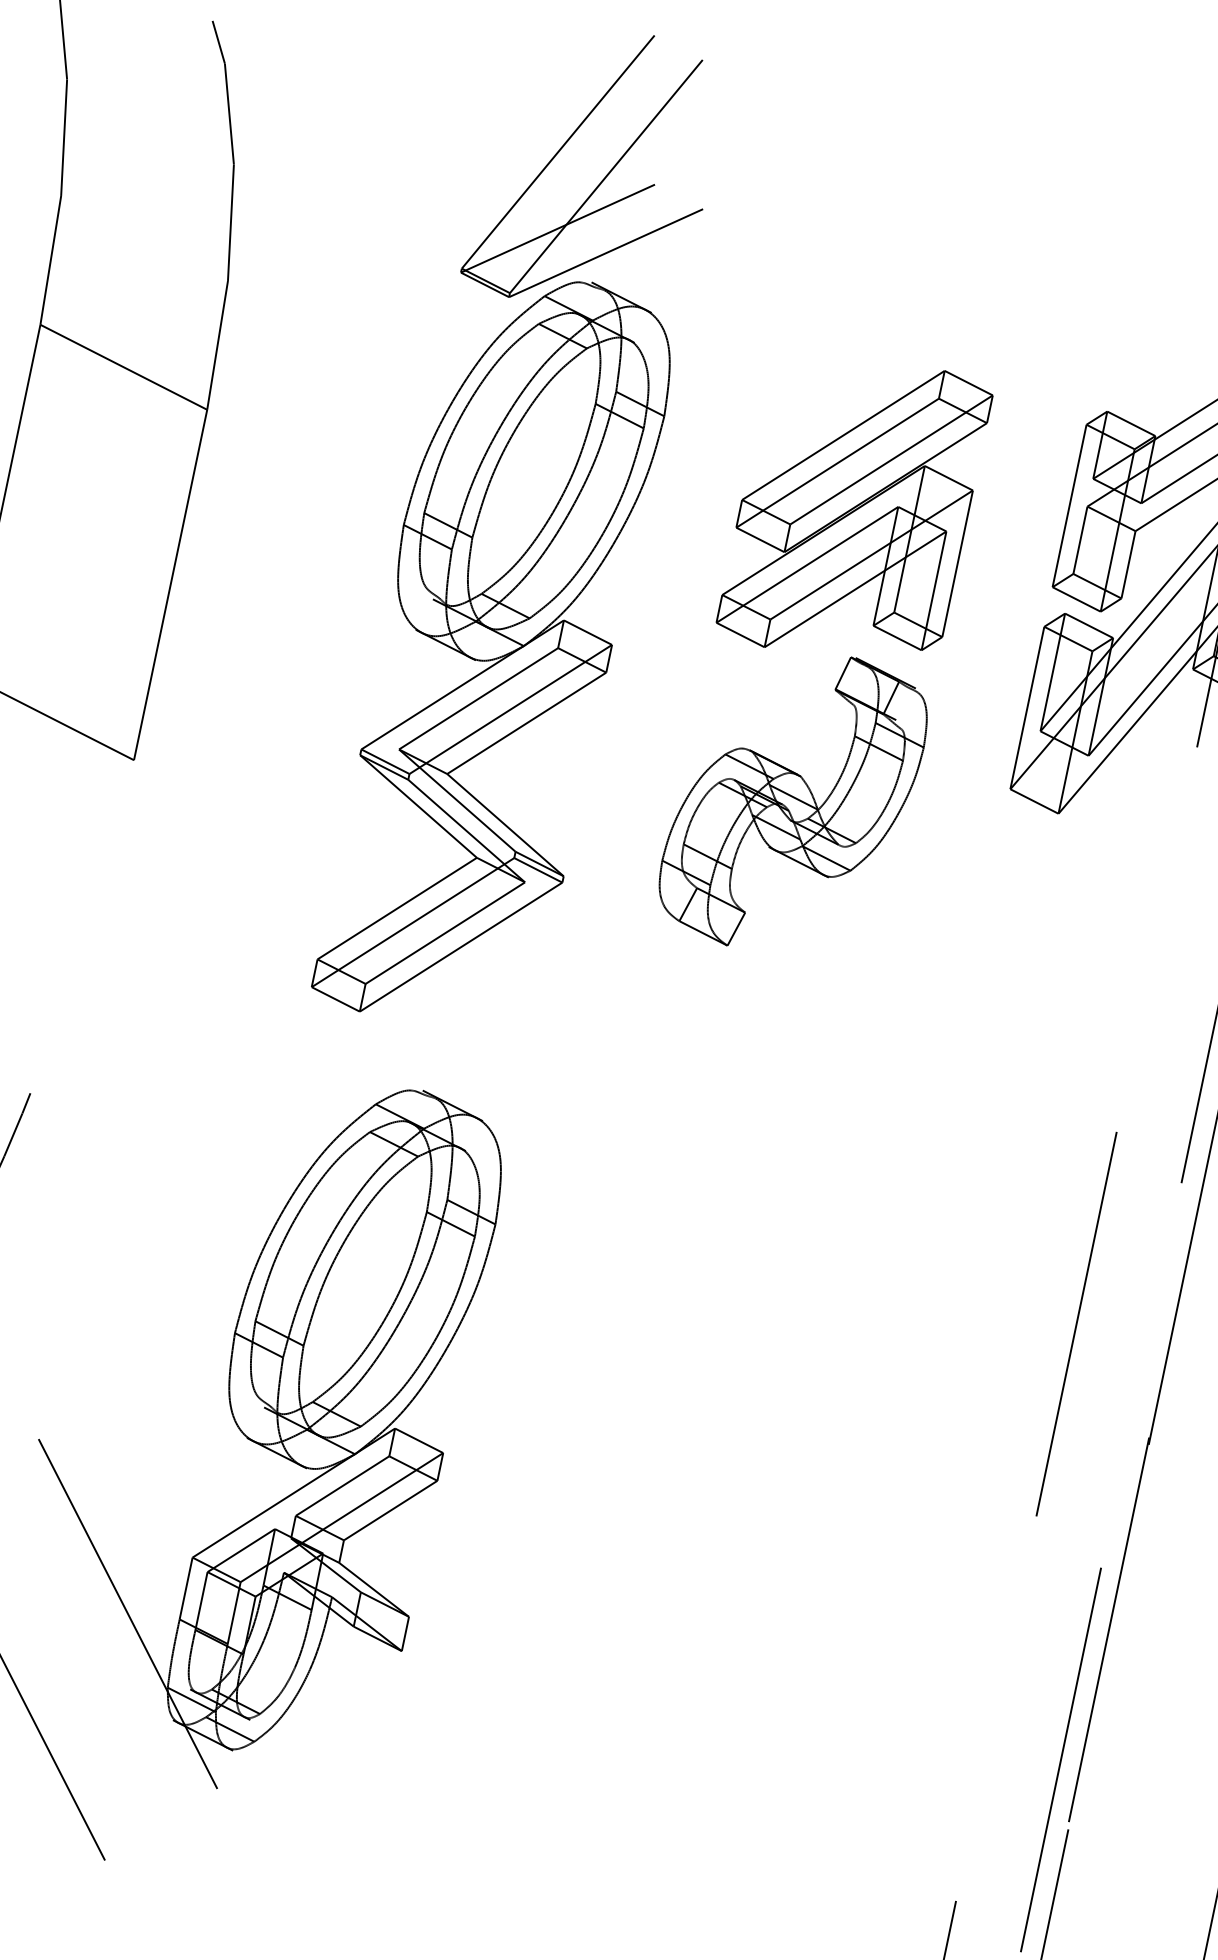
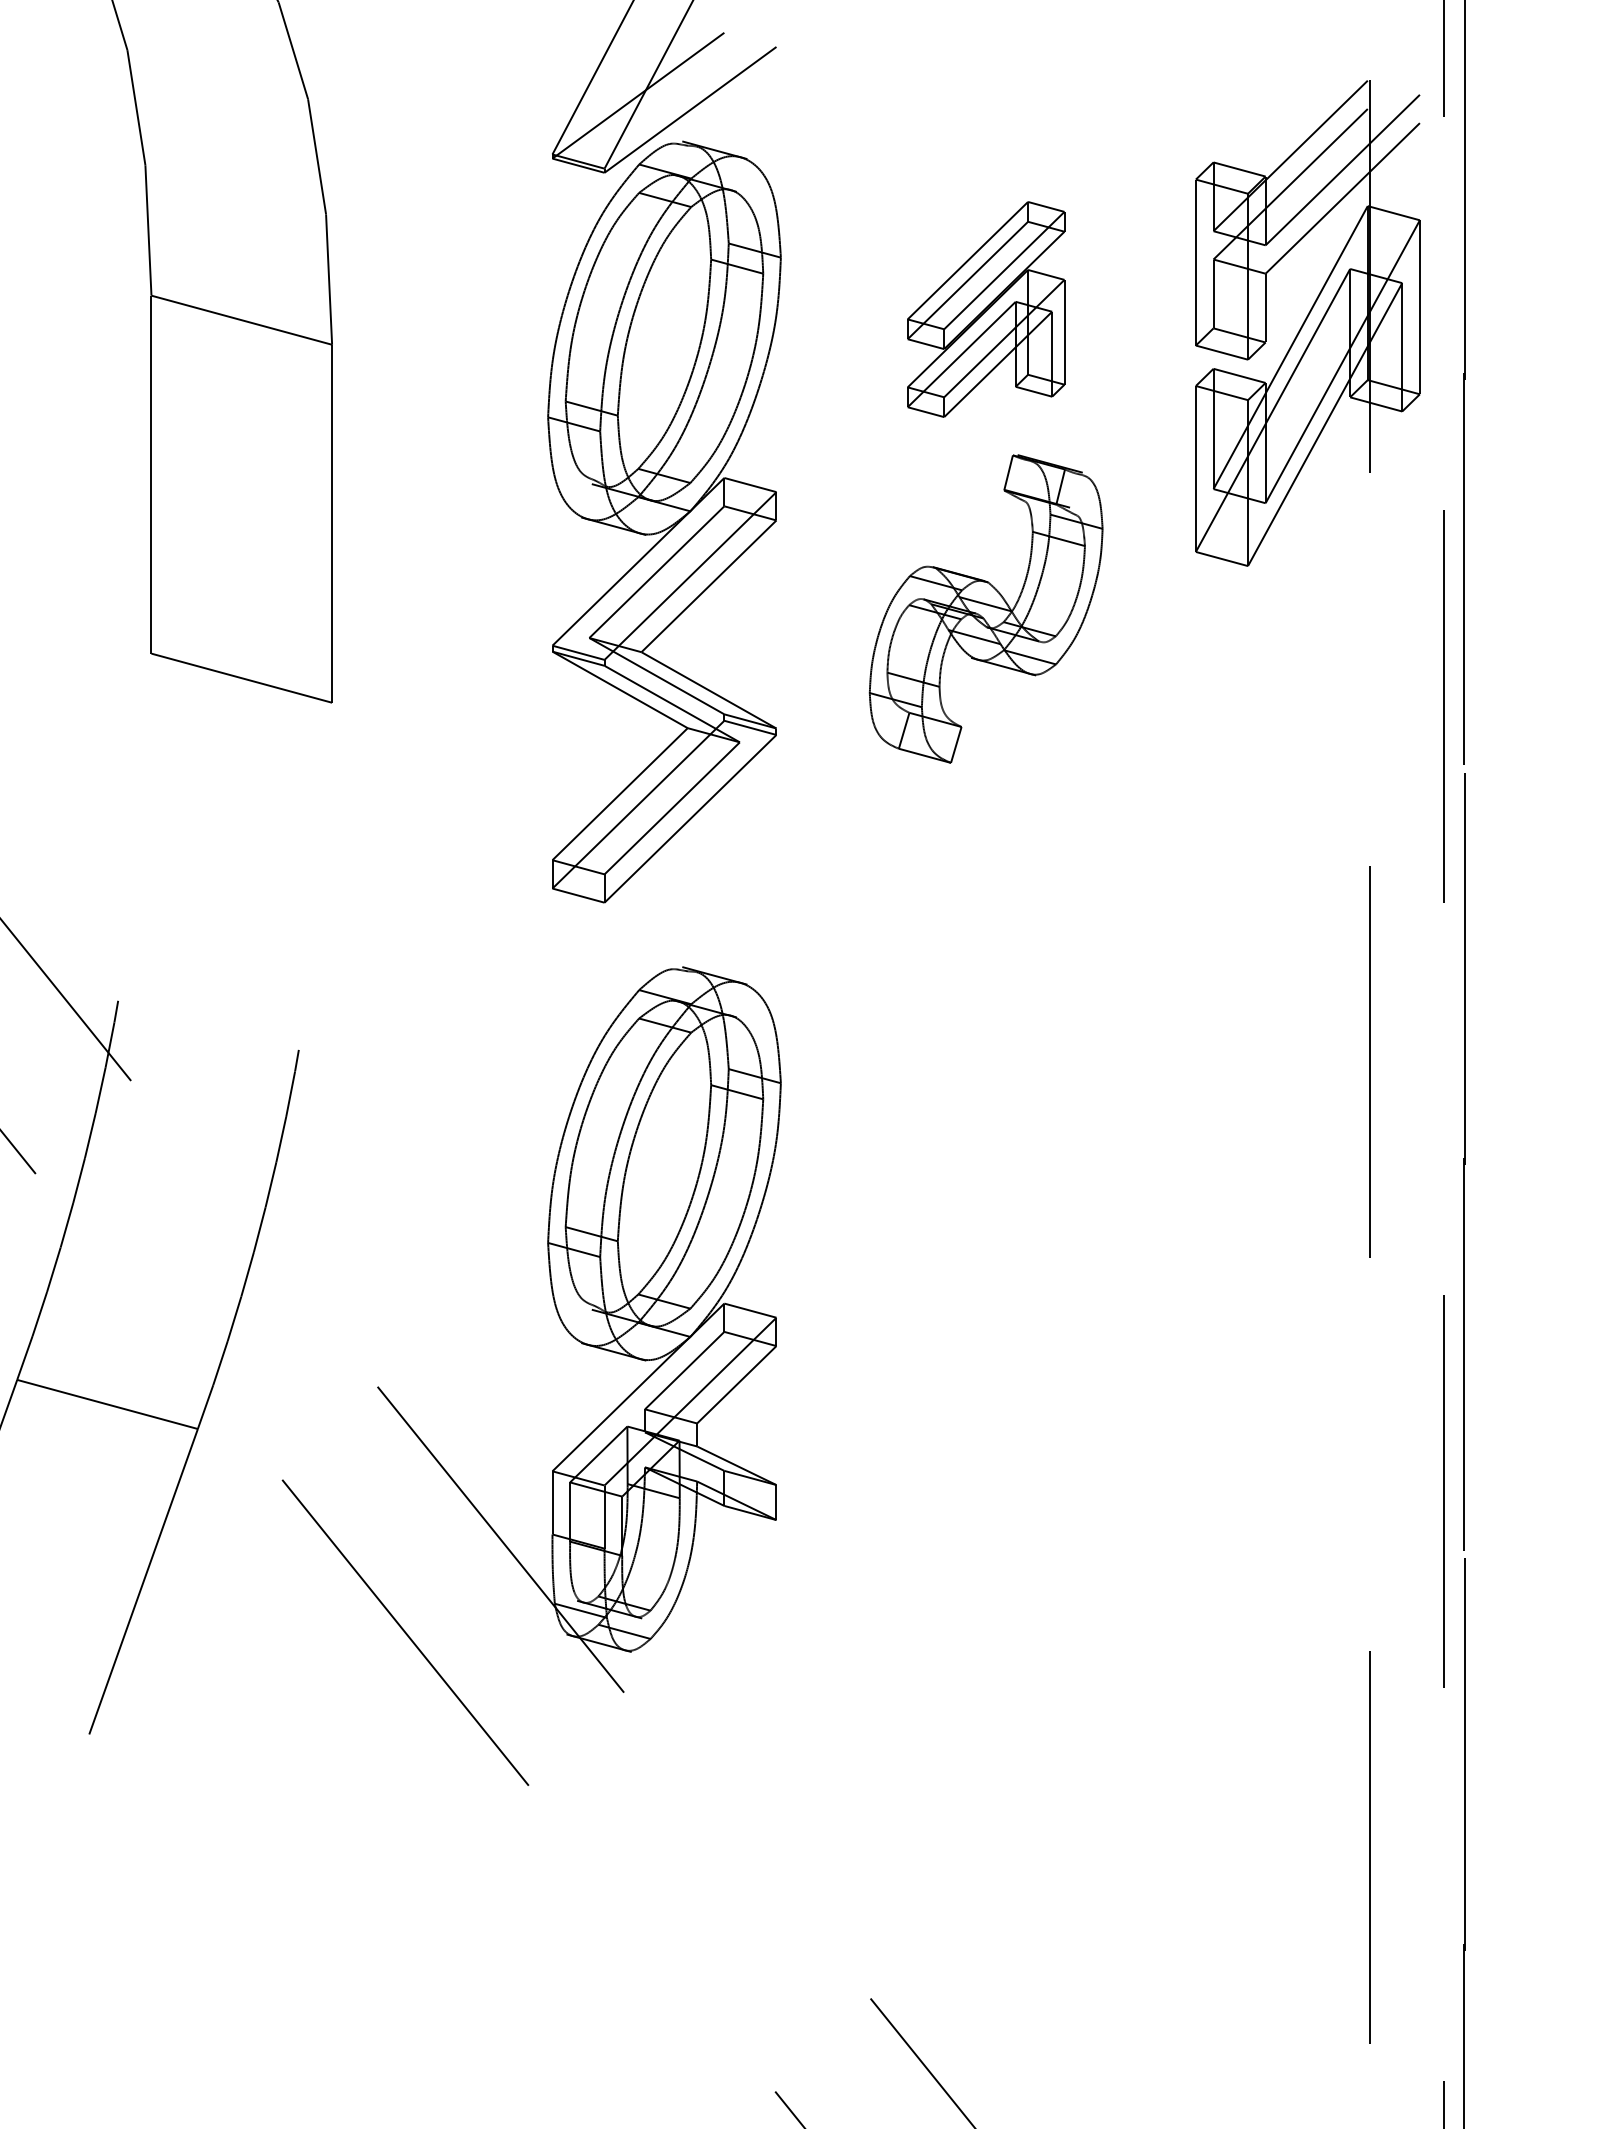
part: (854, 508) -> (985, 309), size x0.7

